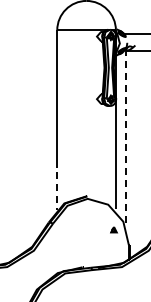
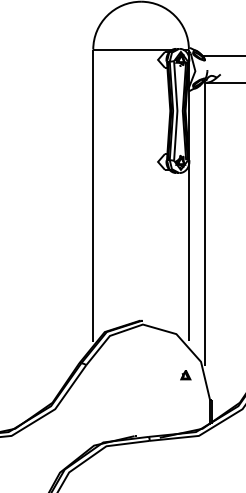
line: (125, 137) -> (204, 224), dashed -> solid
line: (57, 185) -> (93, 302), dashed -> solid

